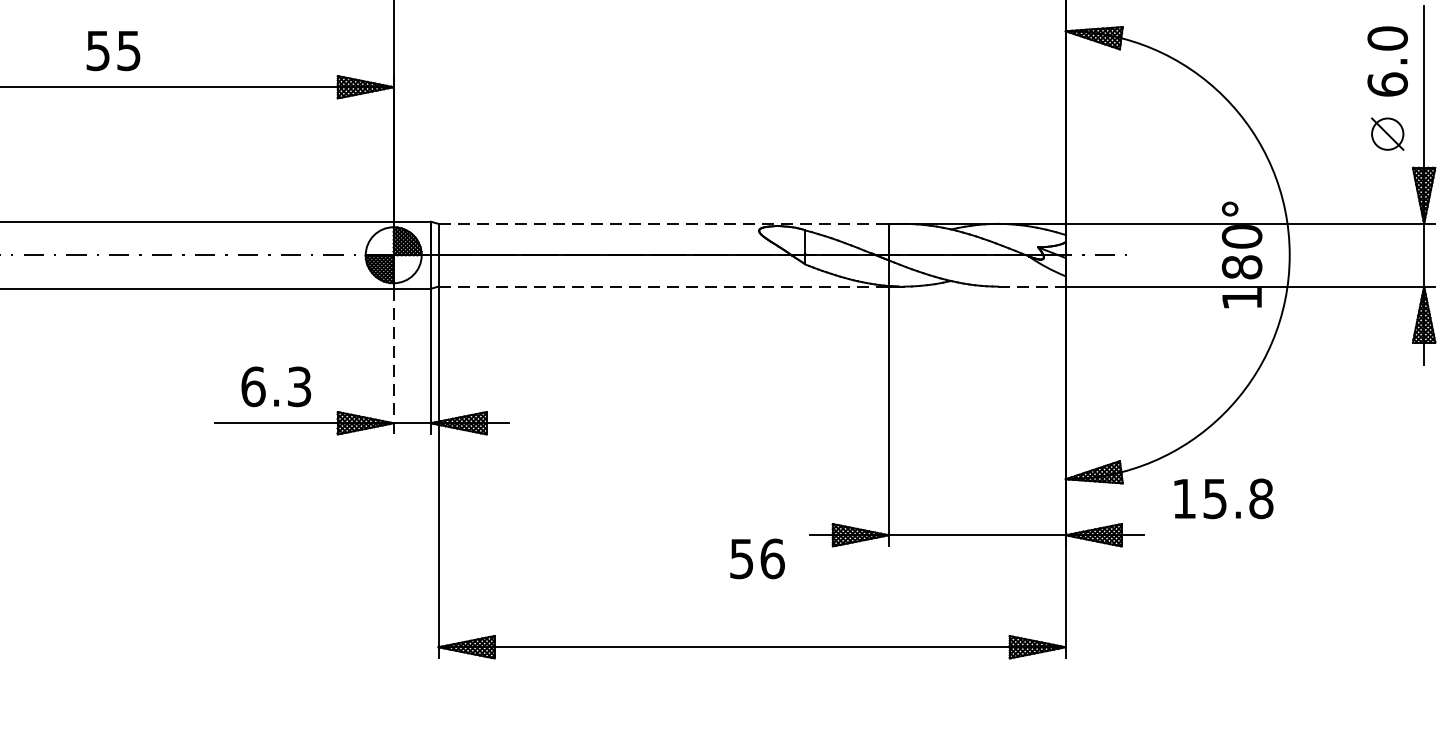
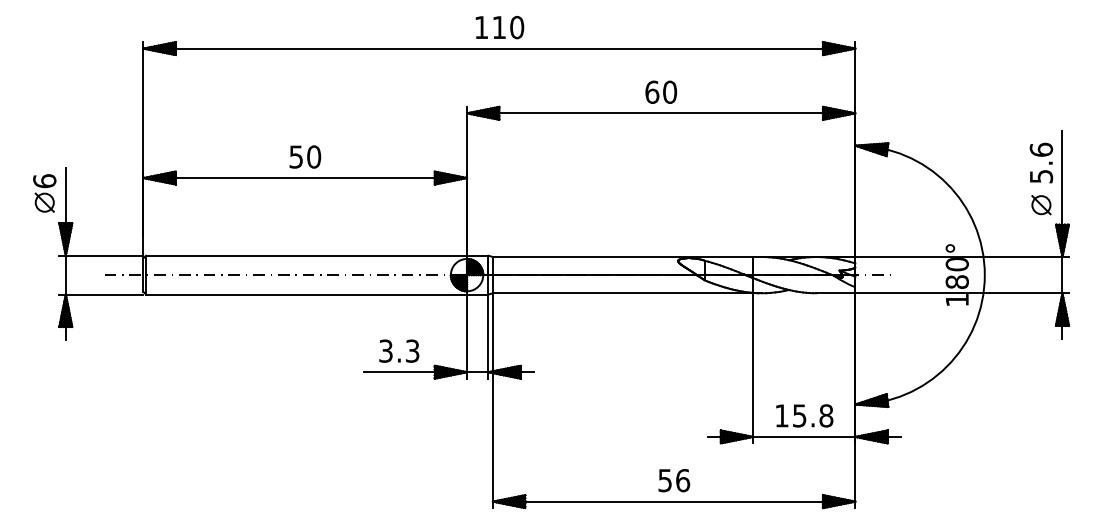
text: (129, 49) -> (314, 156), 55 -> 50
text: (1387, 60) -> (1041, 162), 6.0 -> 5.6
line: (664, 224) -> (623, 257), dashed -> solid
line: (664, 287) -> (623, 293), dashed -> solid
line: (1031, 287) -> (835, 293), dashed -> solid
line: (394, 363) -> (467, 337), dashed -> solid
text: (254, 385) -> (386, 350), 6.3 -> 3.3
text: (1223, 498) -> (804, 415), moved
text: (757, 558) -> (674, 480), moved

